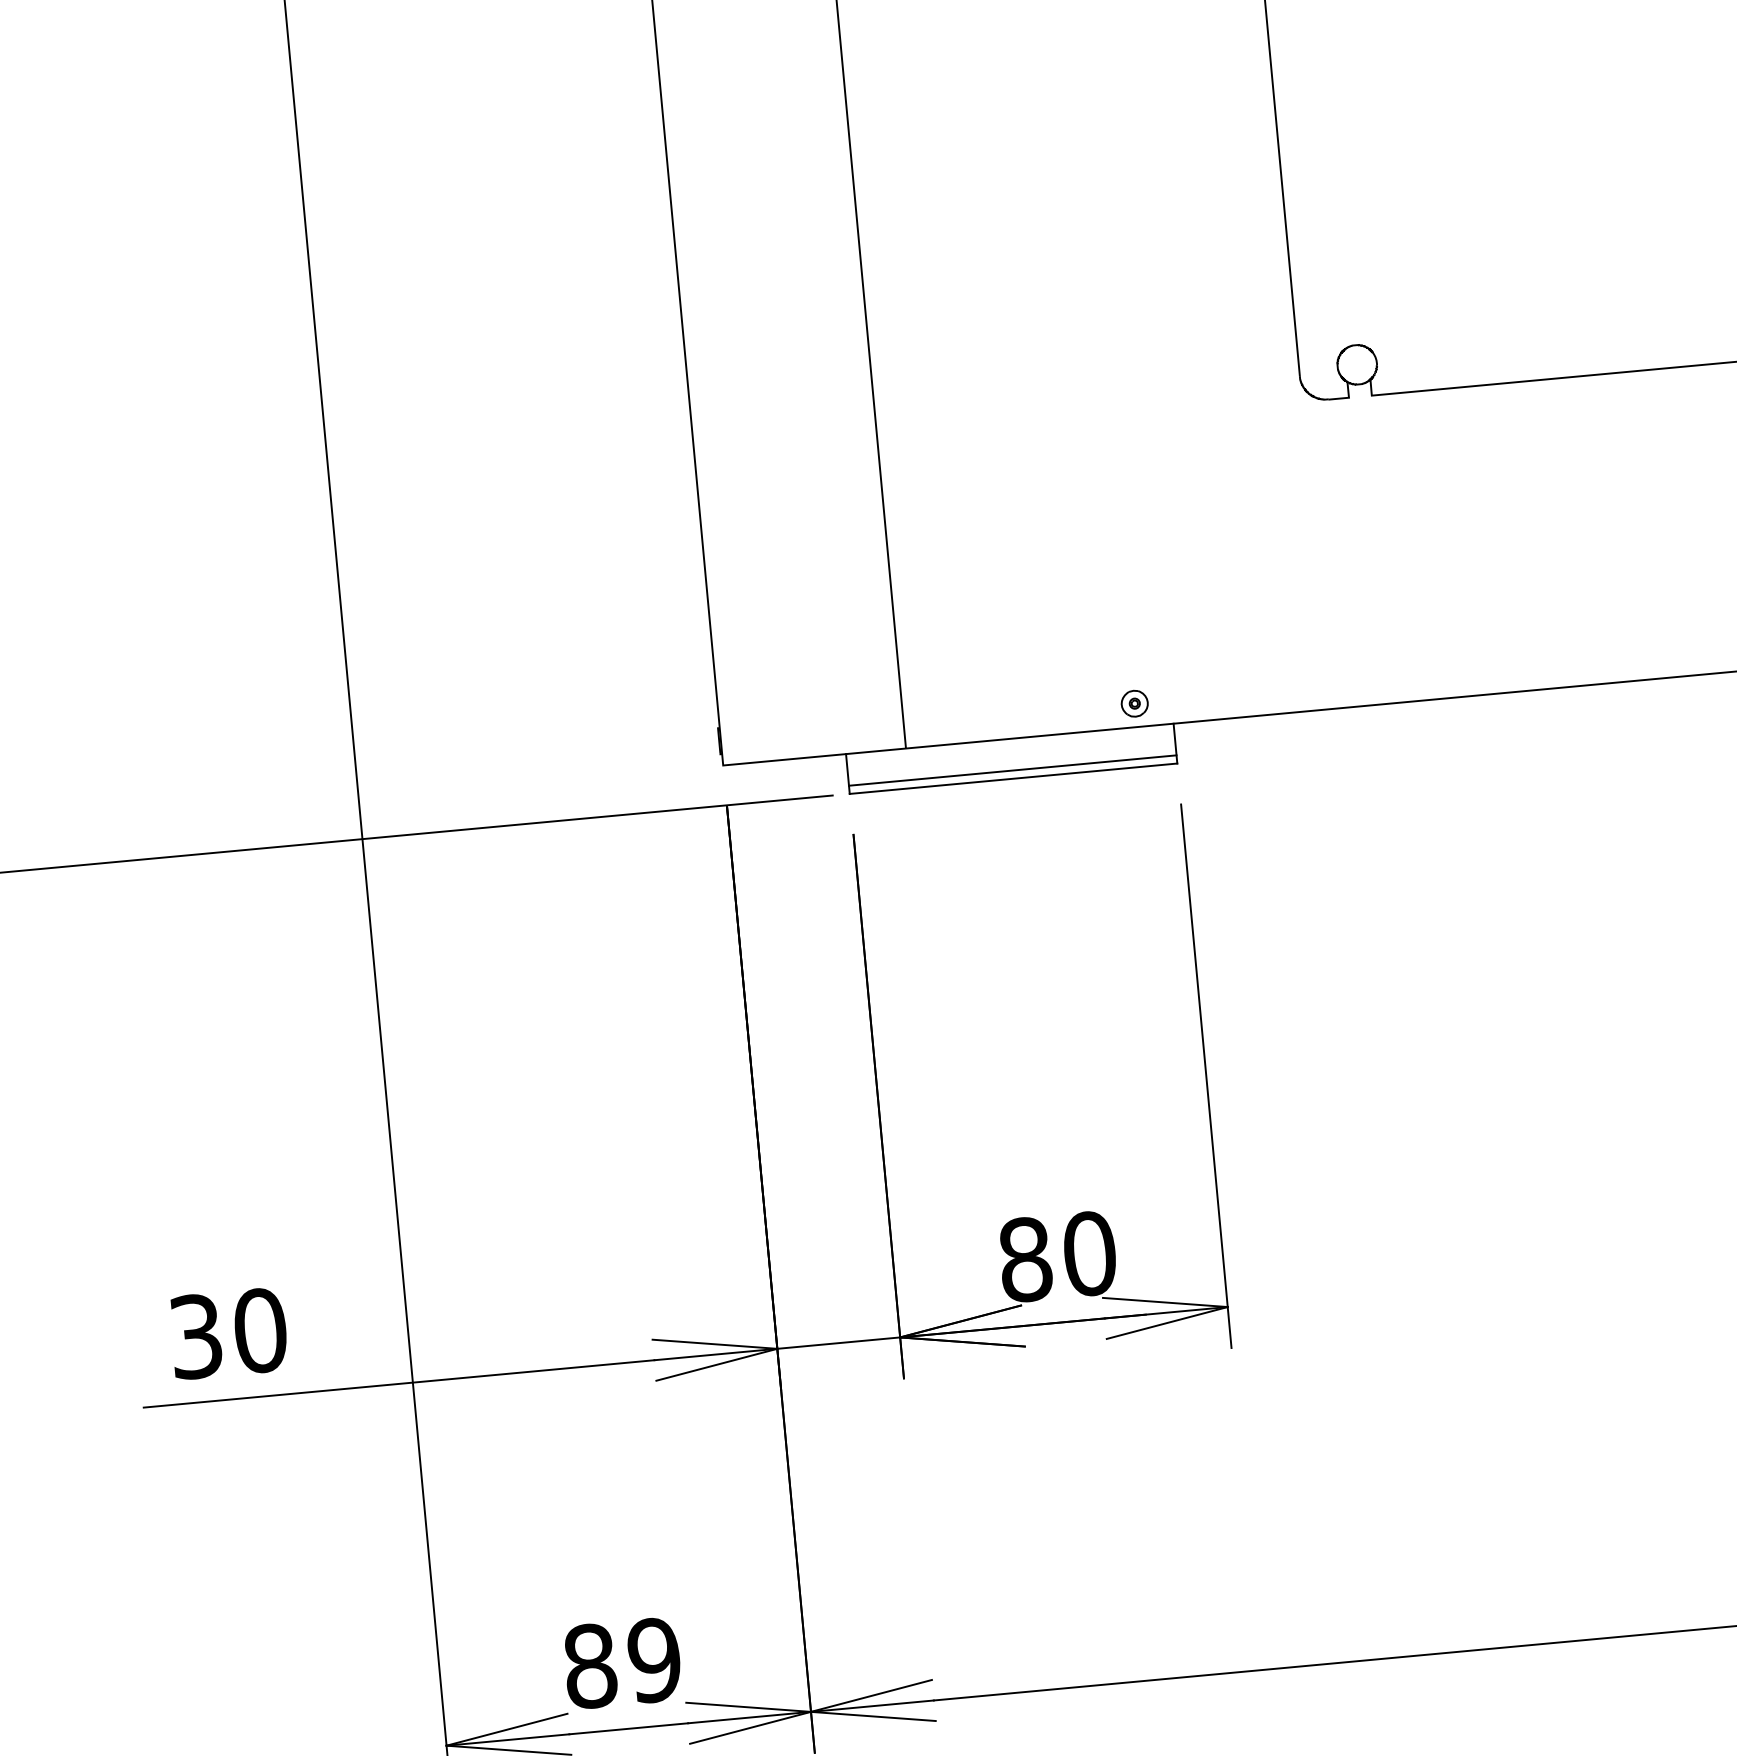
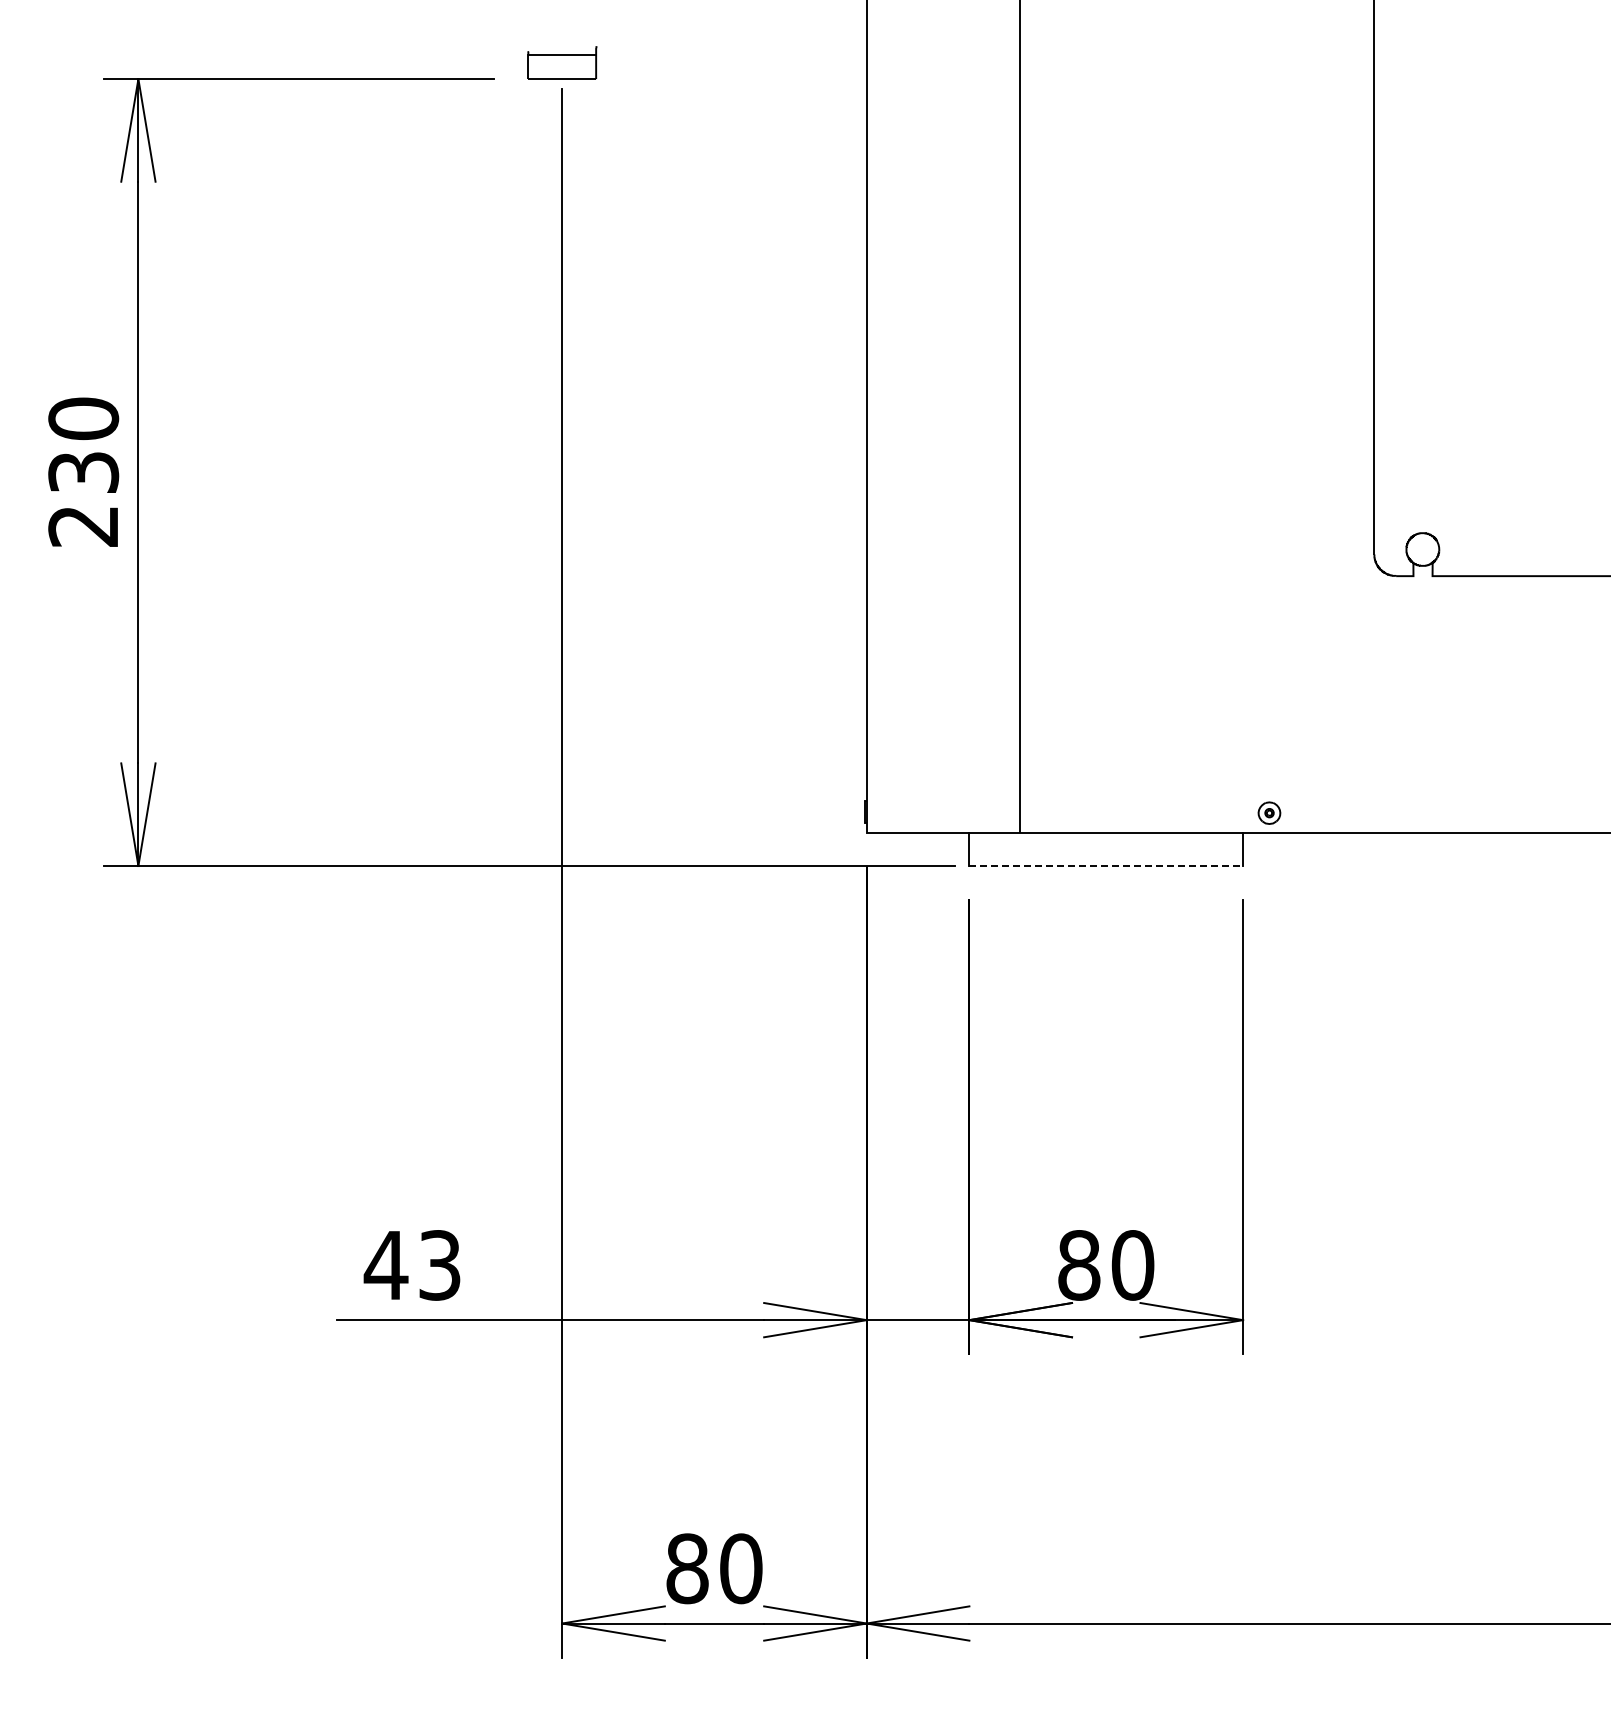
part: (1134, 702) -> (1269, 812), moved
line: (1013, 770) -> (1106, 859), removed
line: (1013, 779) -> (1106, 866), solid -> dashed
text: (227, 1333) -> (412, 1265), 30 -> 43
text: (653, 1660) -> (740, 1568), 89 -> 80

